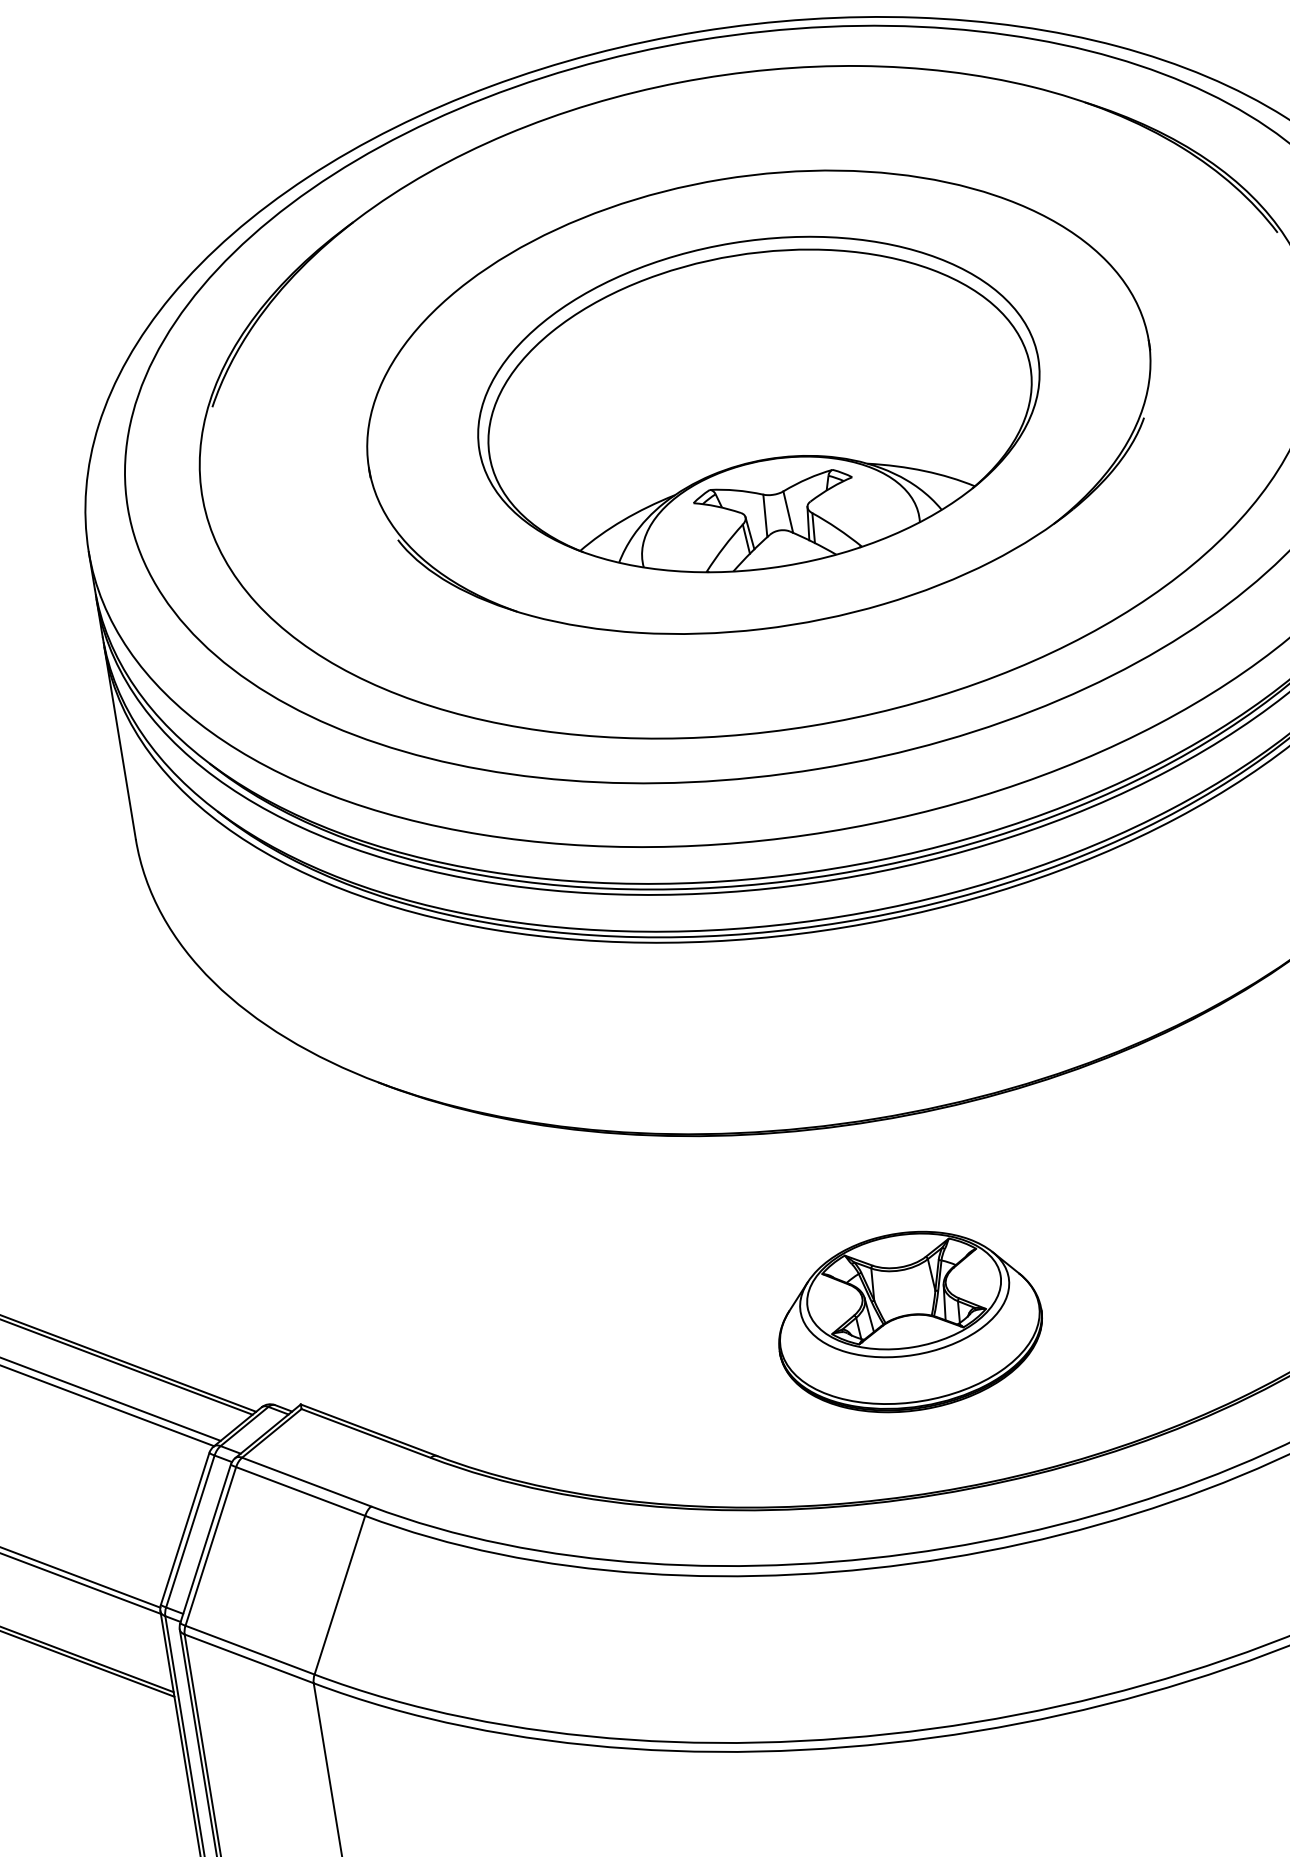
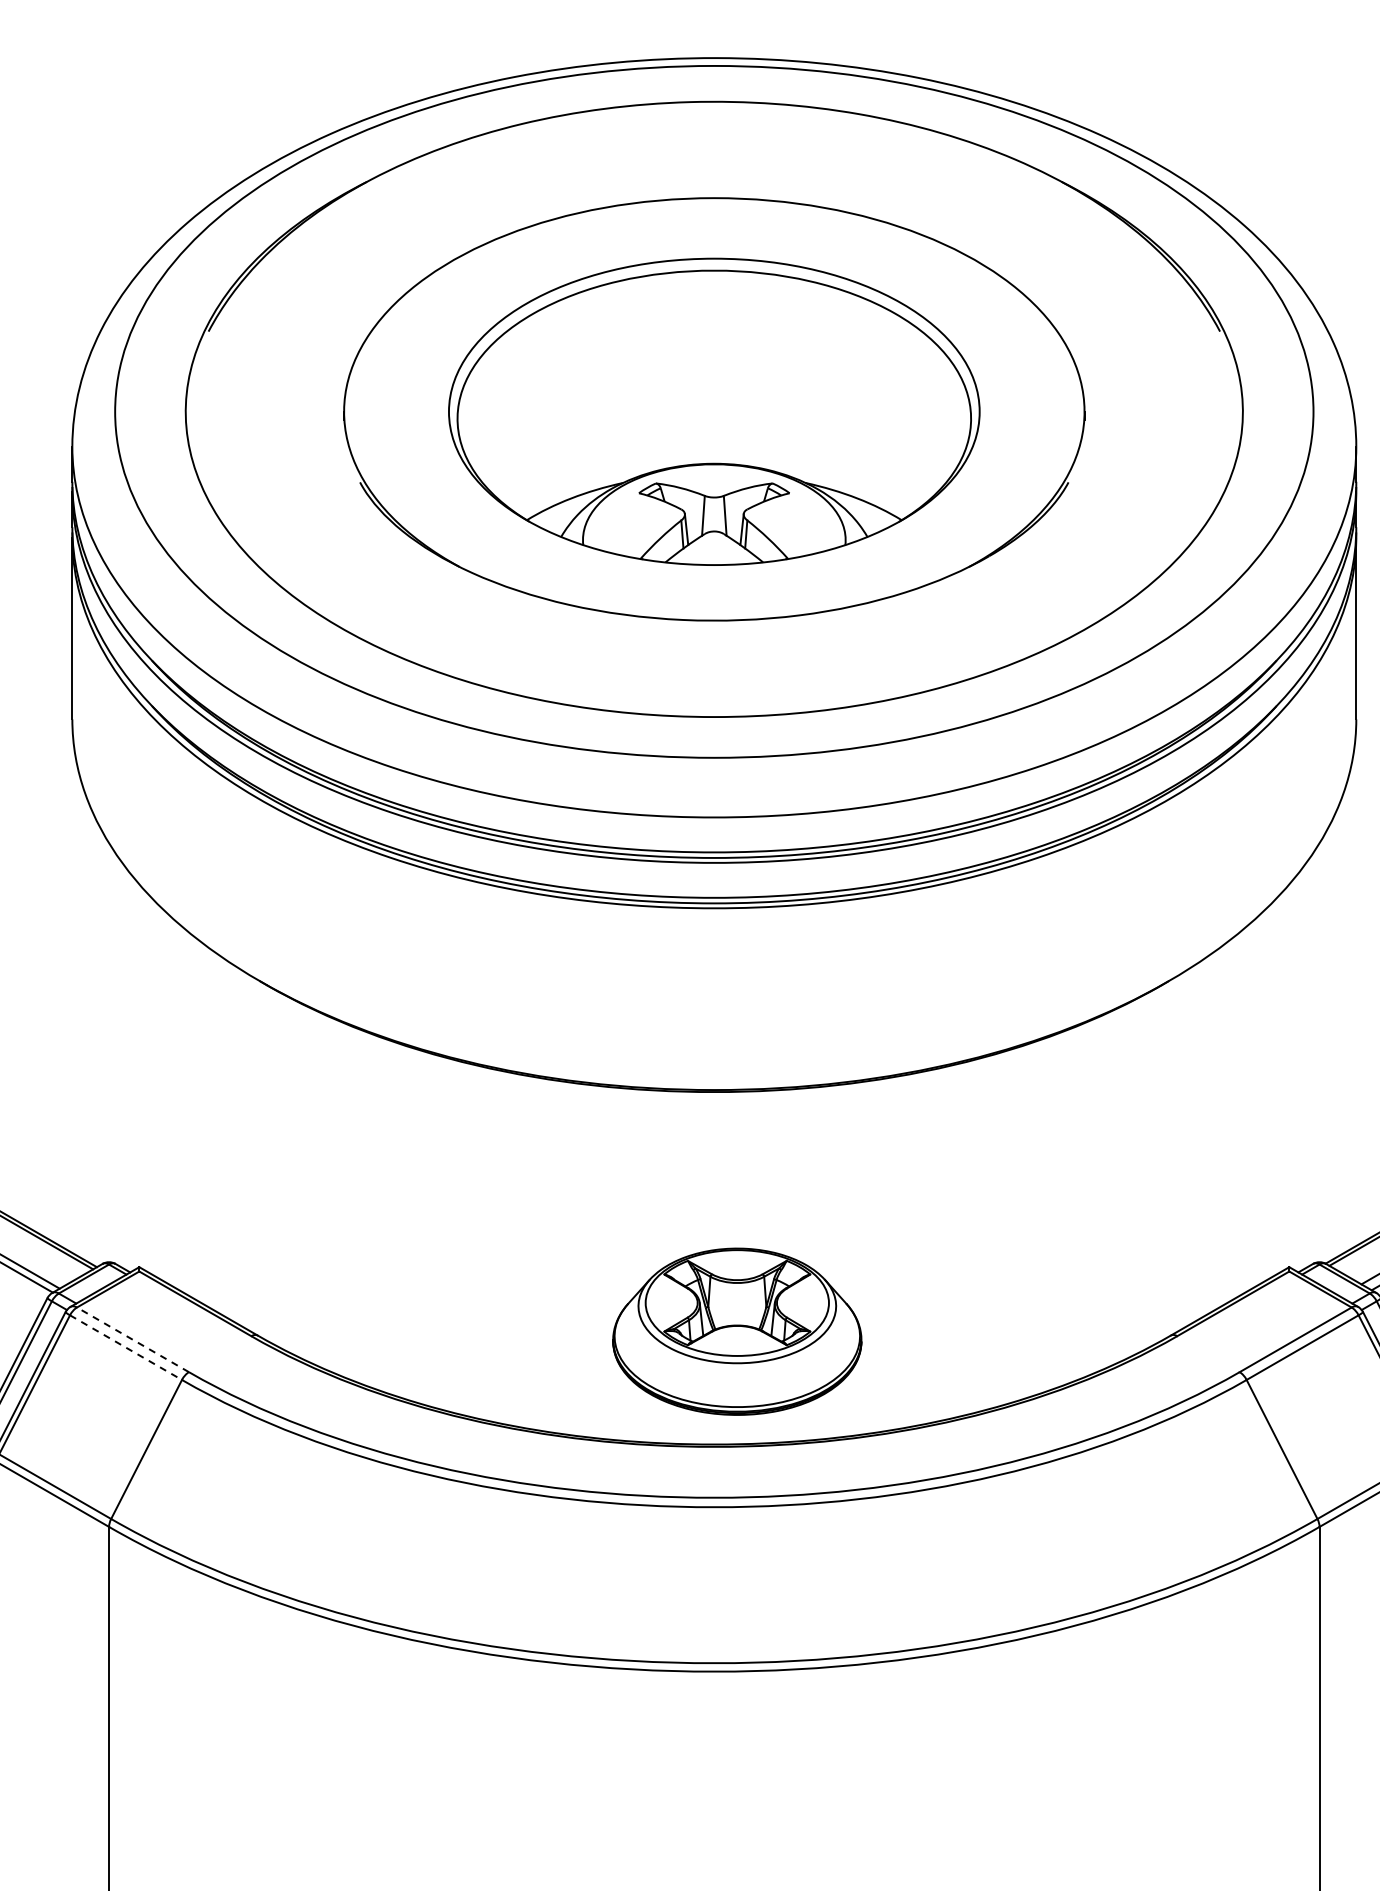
part: (909, 1321) -> (737, 1331), moved
line: (307, 1481) -> (133, 1339), solid -> dashed
line: (301, 1491) -> (126, 1347), solid -> dashed

